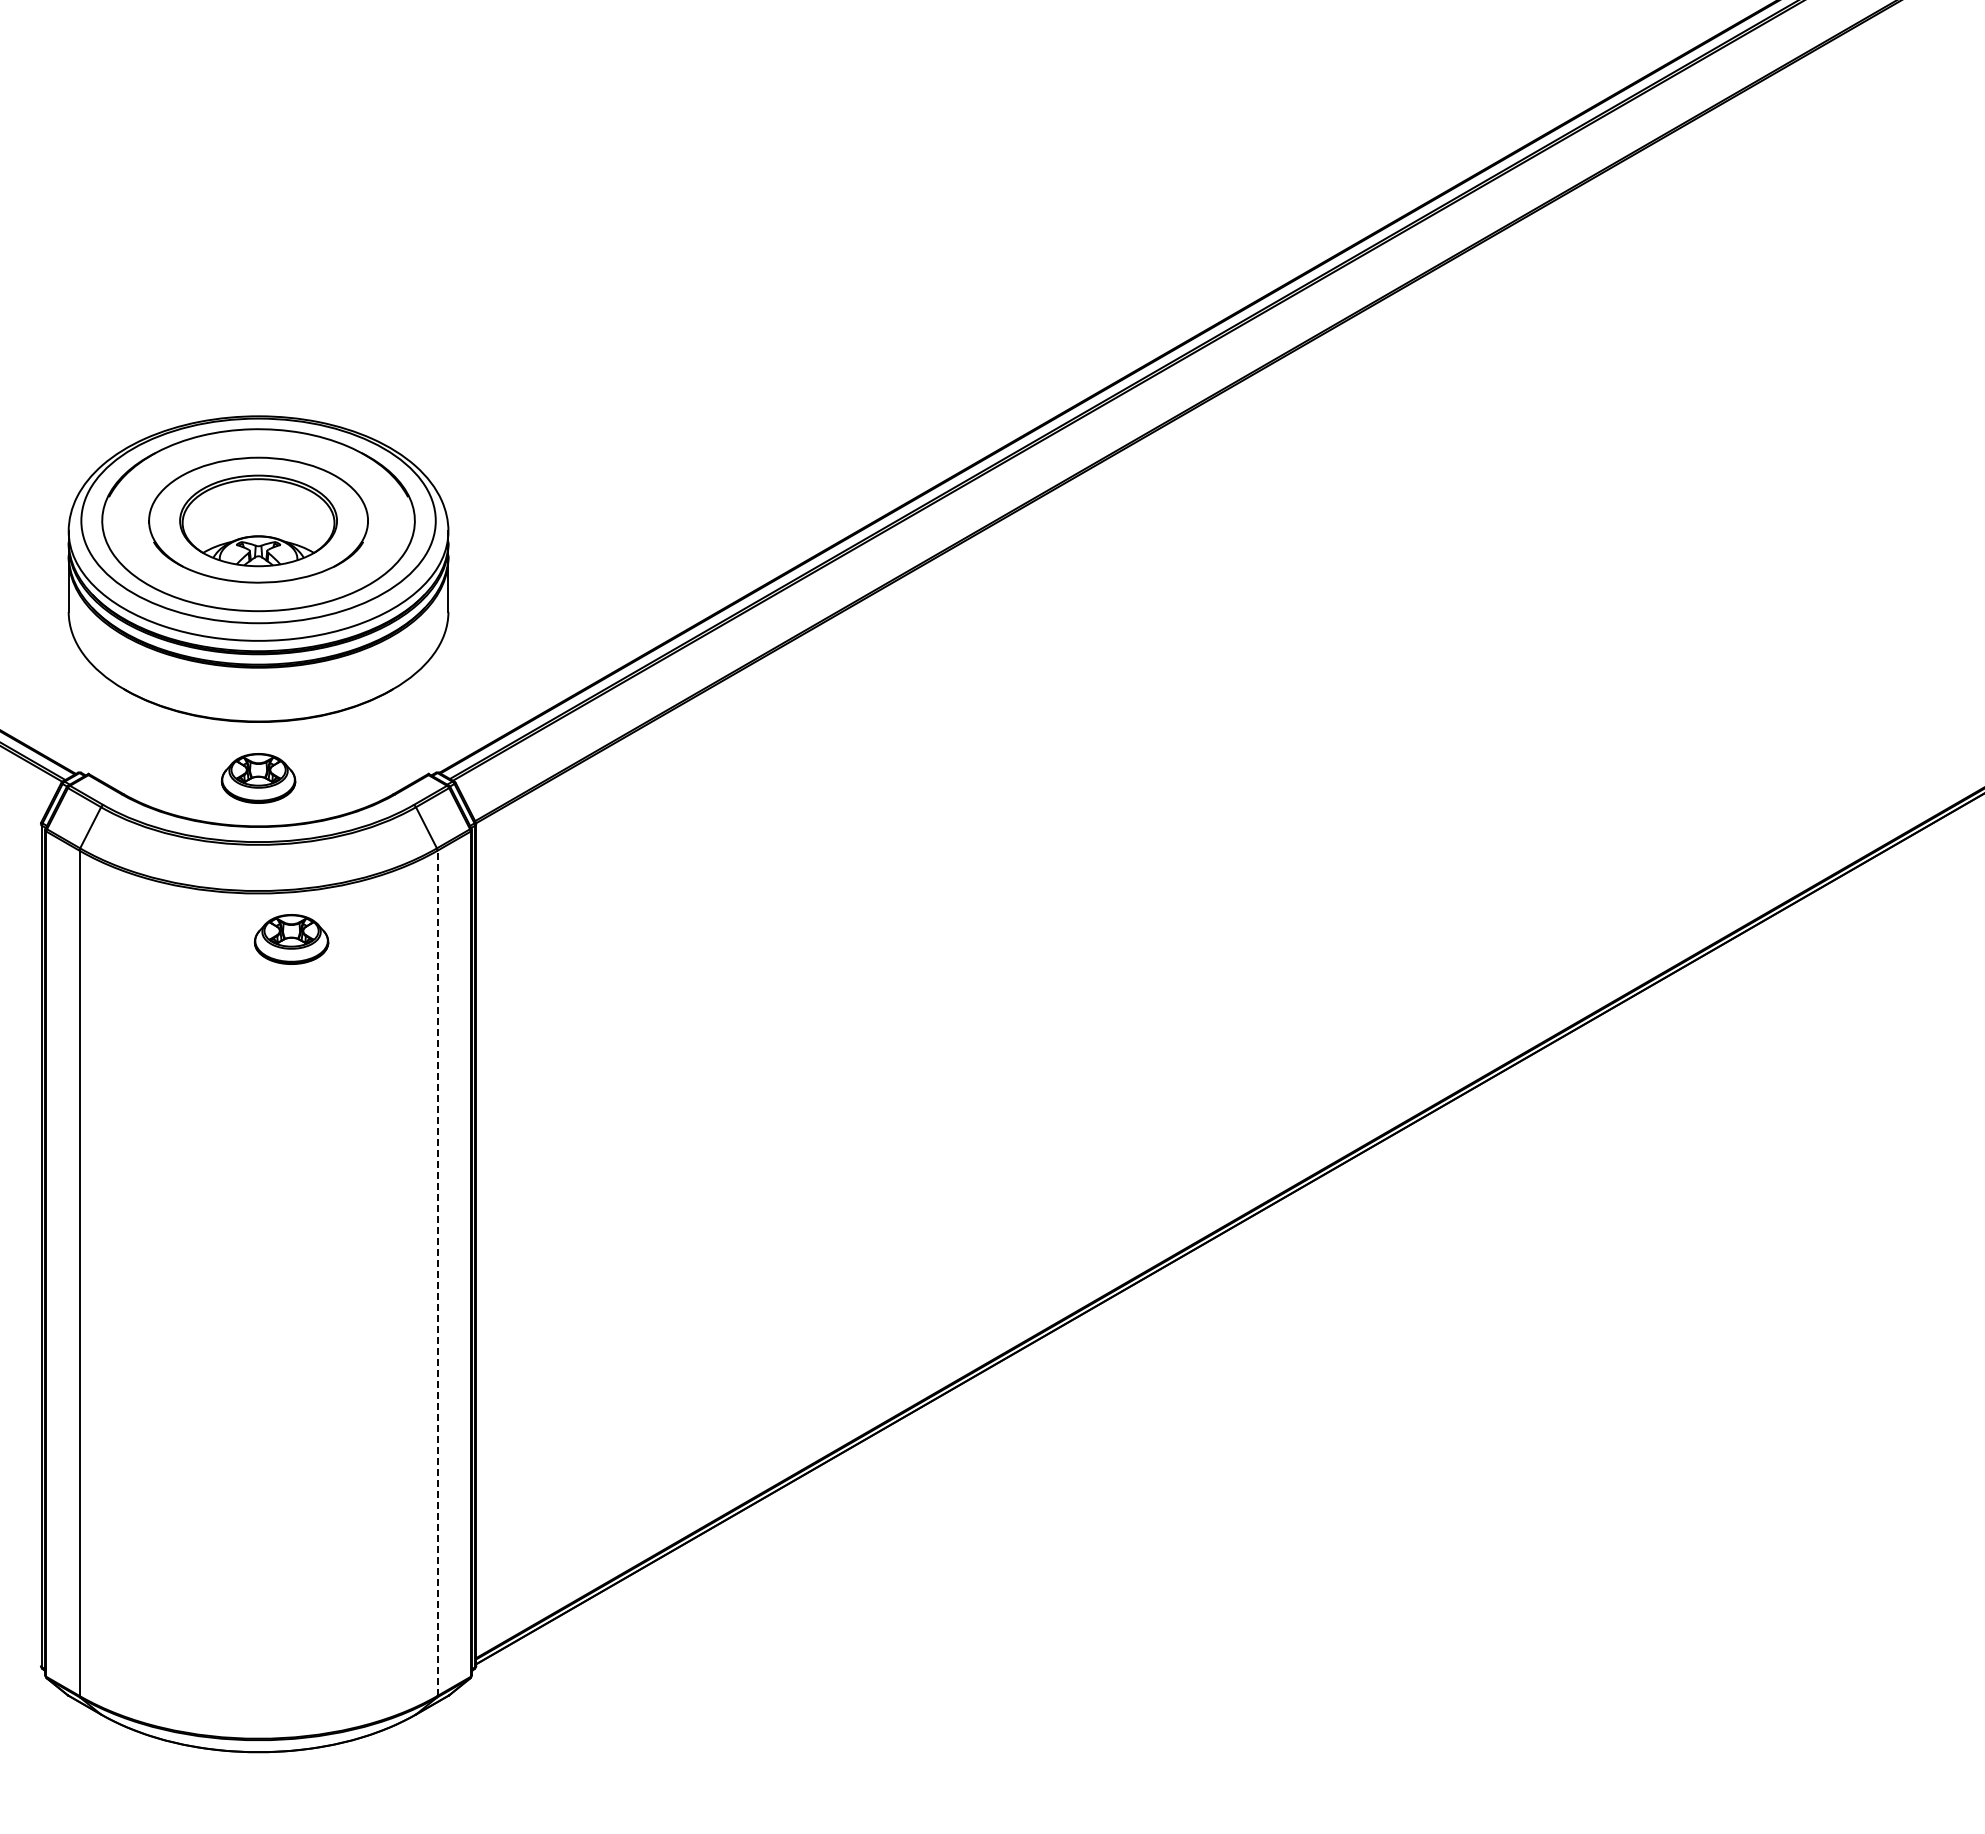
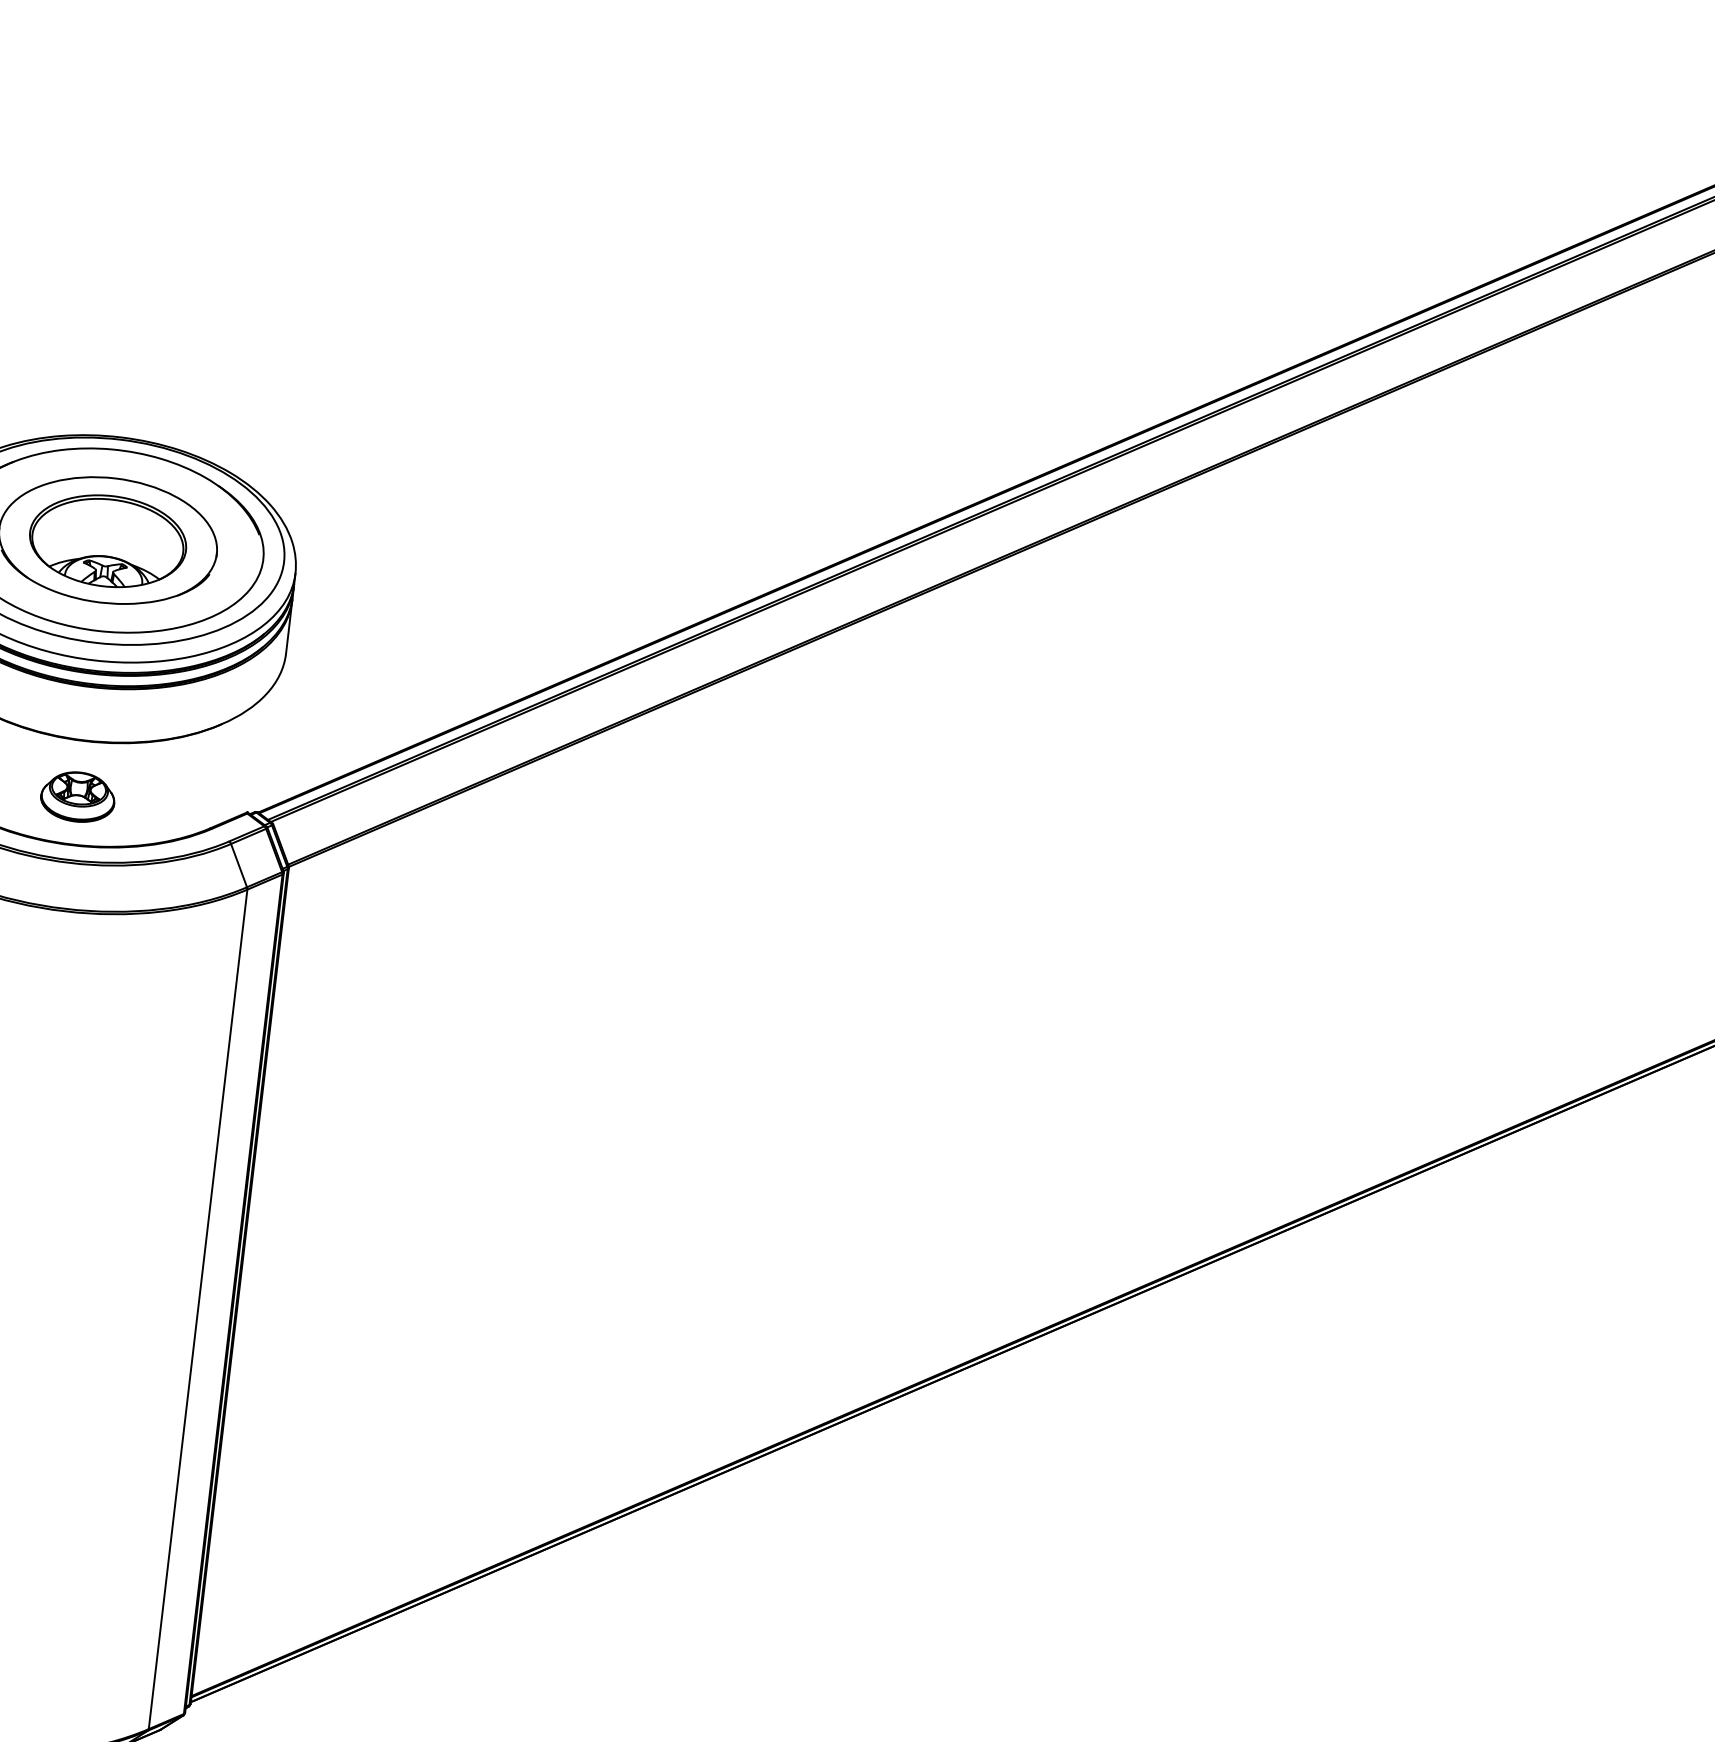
part: (291, 939) -> (91, 960), removed
line: (437, 1273) -> (197, 1309), dashed -> solid

